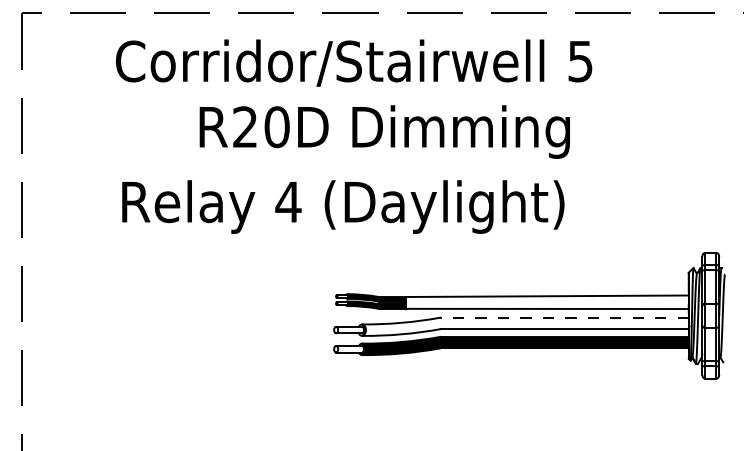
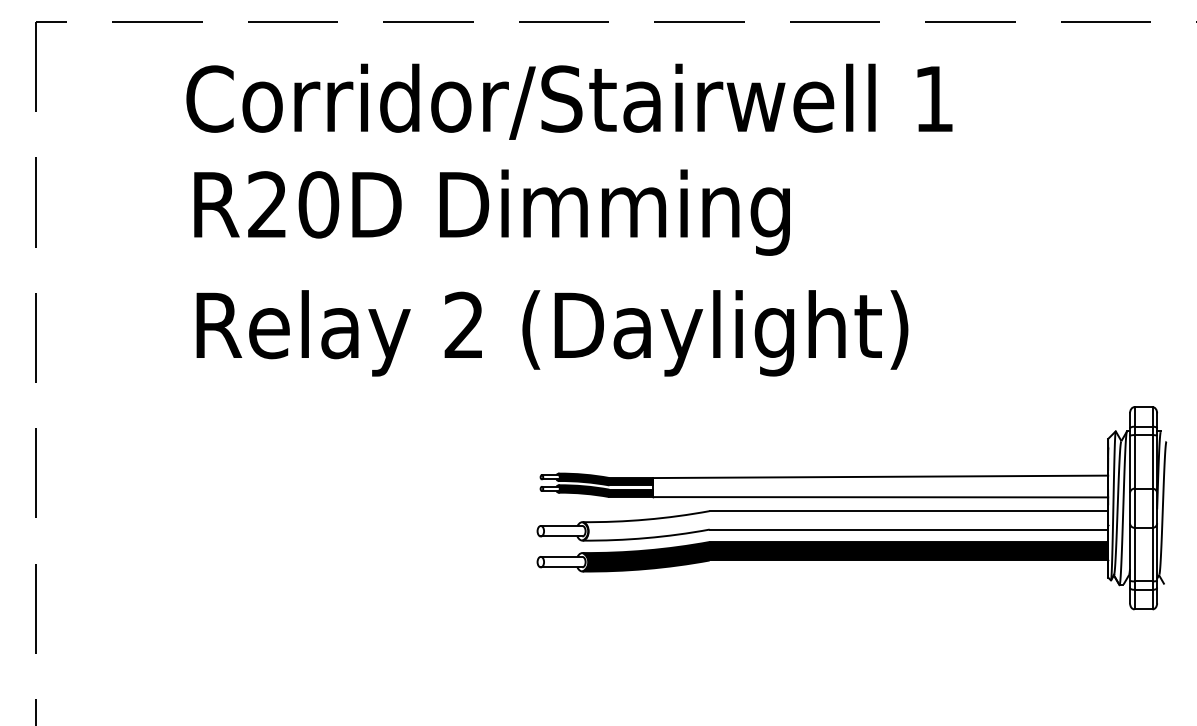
text: (580, 61) -> (933, 99), 5 -> 1
text: (384, 131) -> (491, 211), moved
text: (288, 201) -> (464, 324), 4 -> 2
line: (564, 317) -> (908, 511), dashed -> solid

